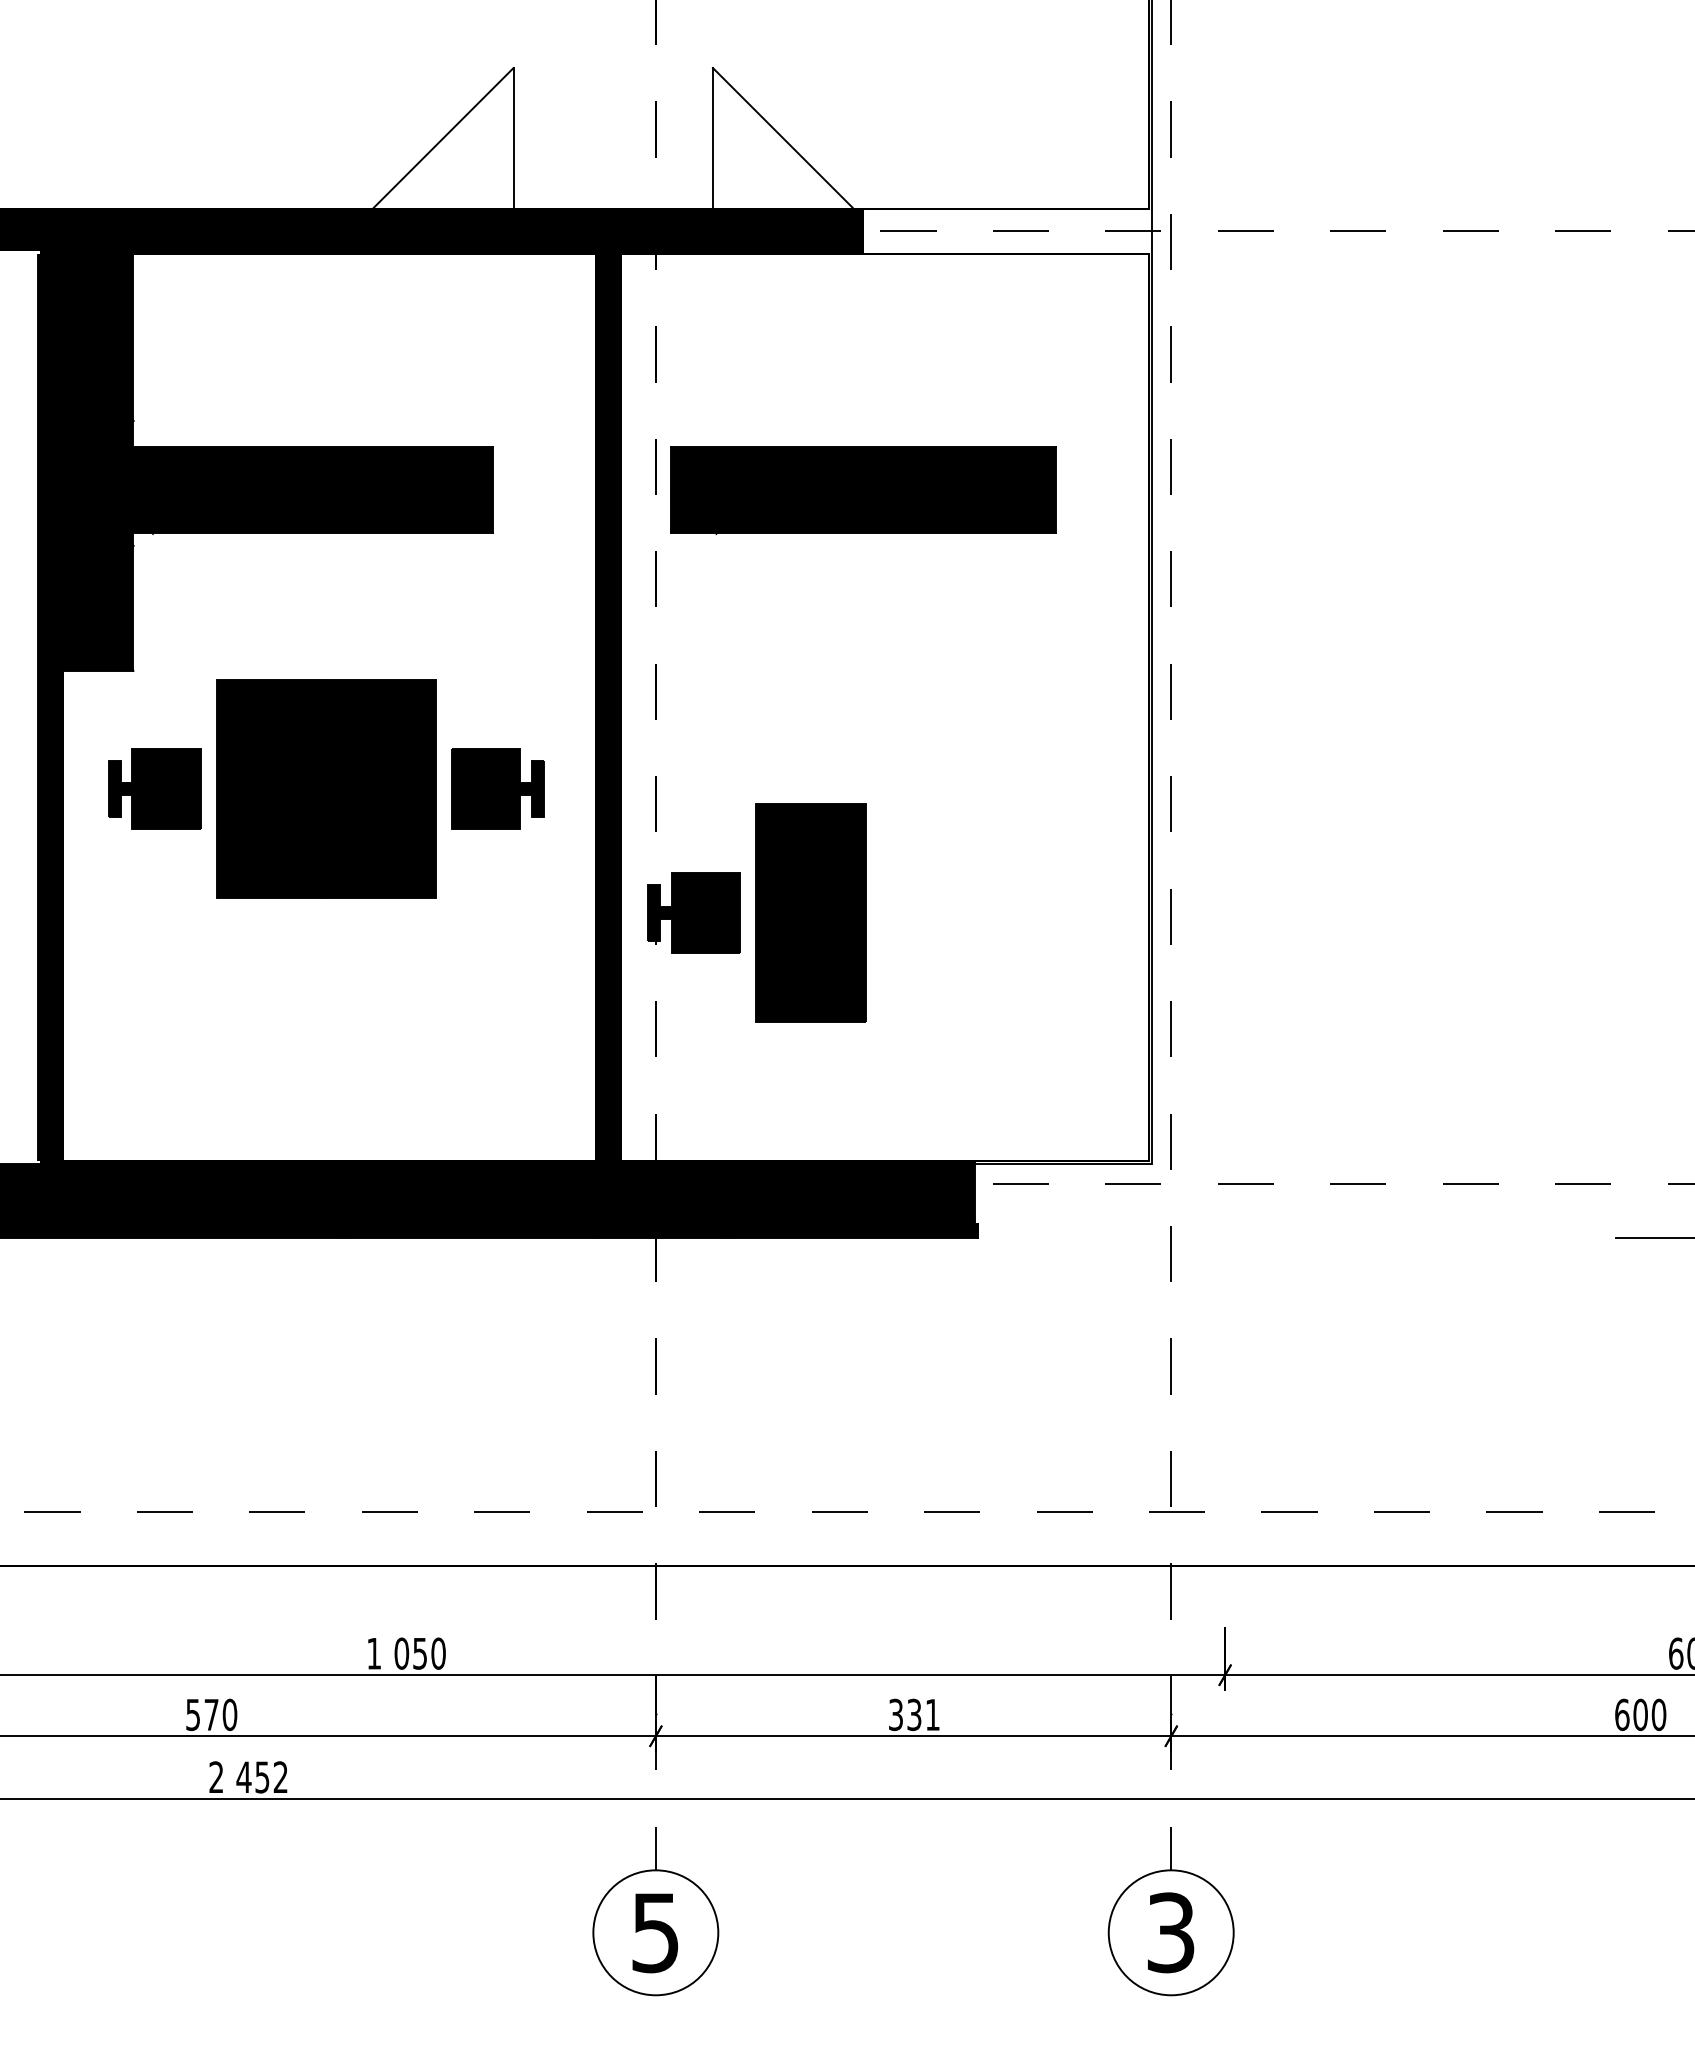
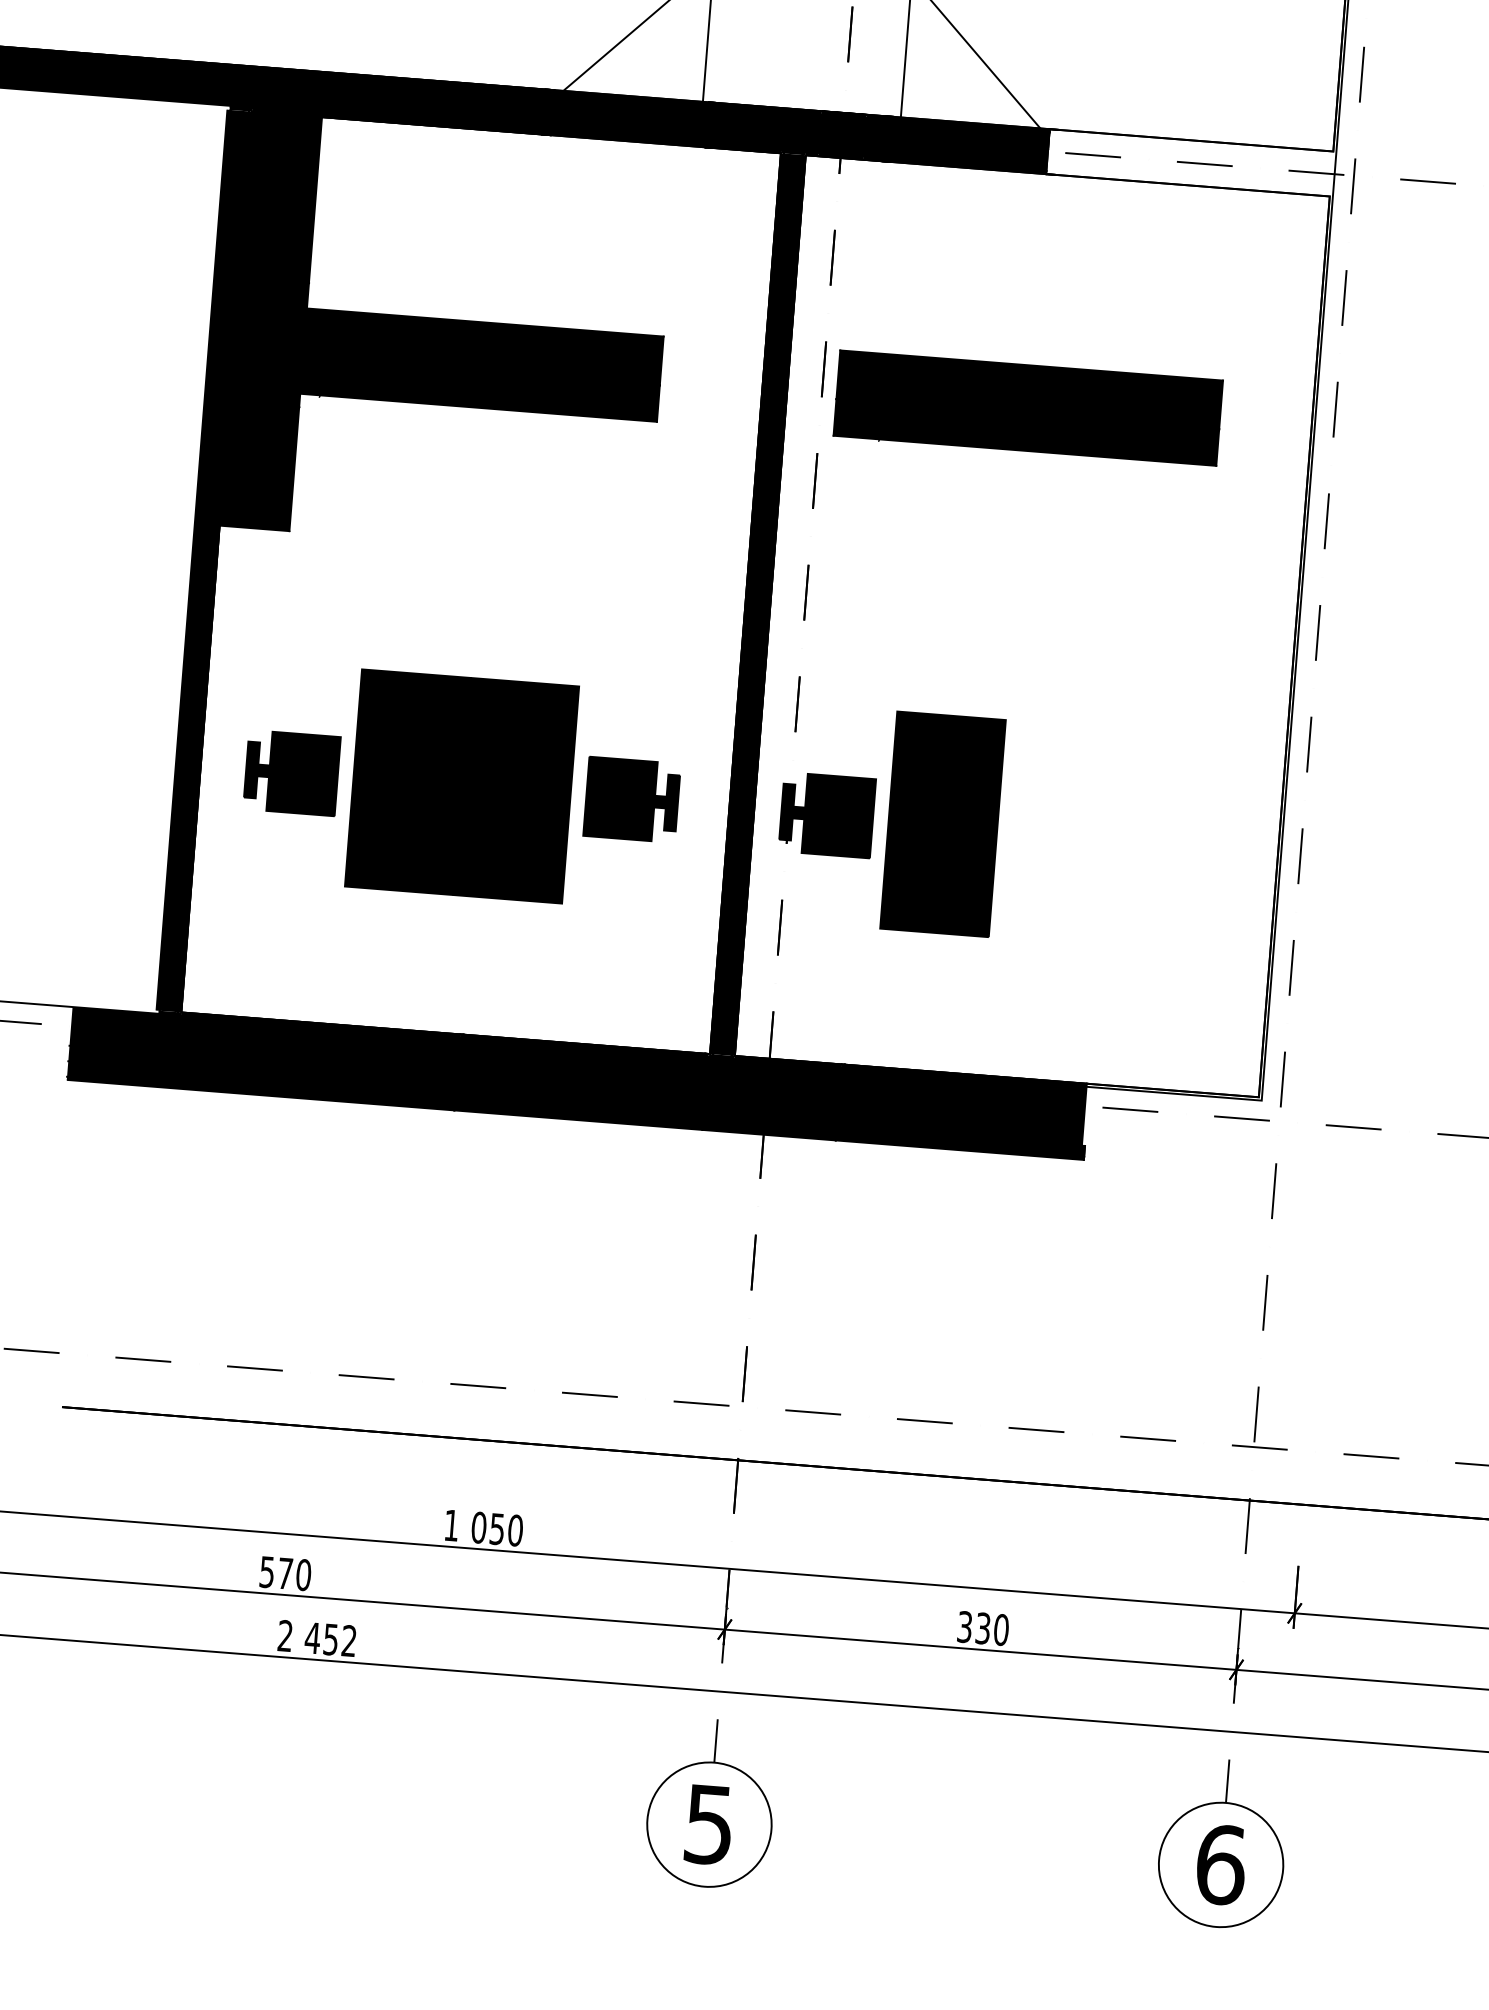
part: (326, 788) -> (462, 786), moved
text: (932, 1714) -> (1001, 1629), 331 -> 330
text: (1171, 1932) -> (1221, 1864), 3 -> 6

